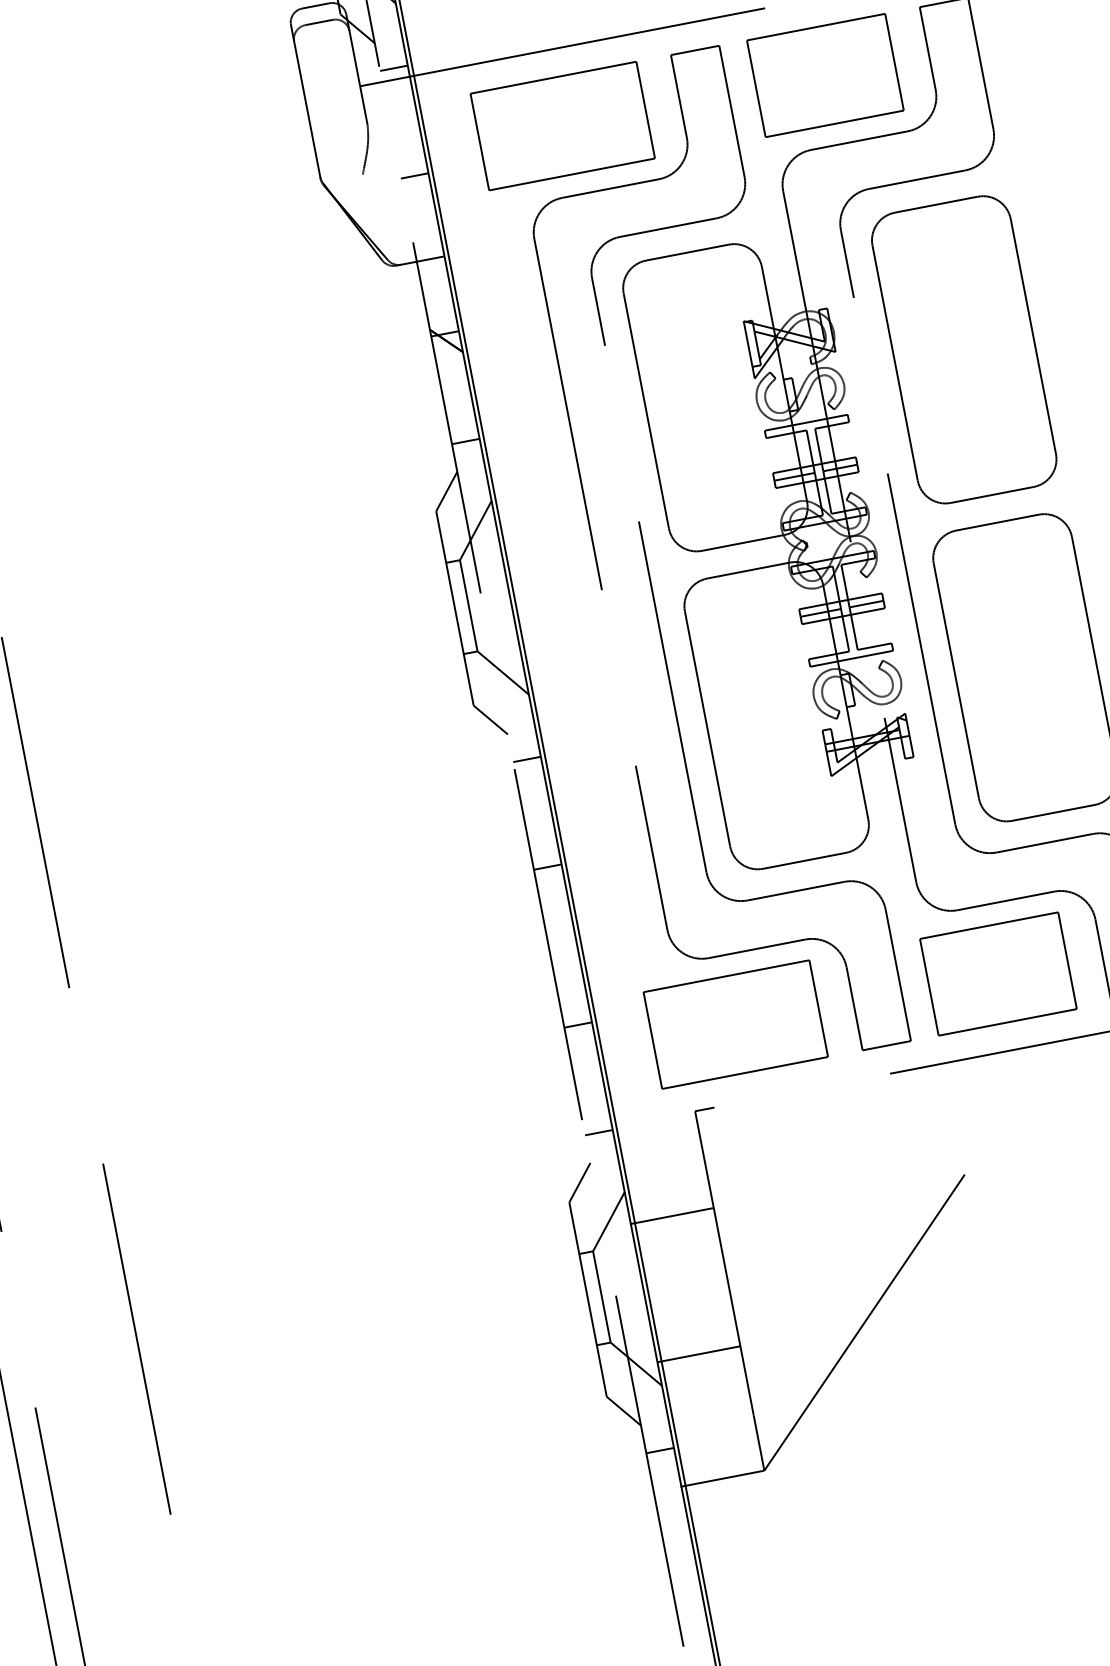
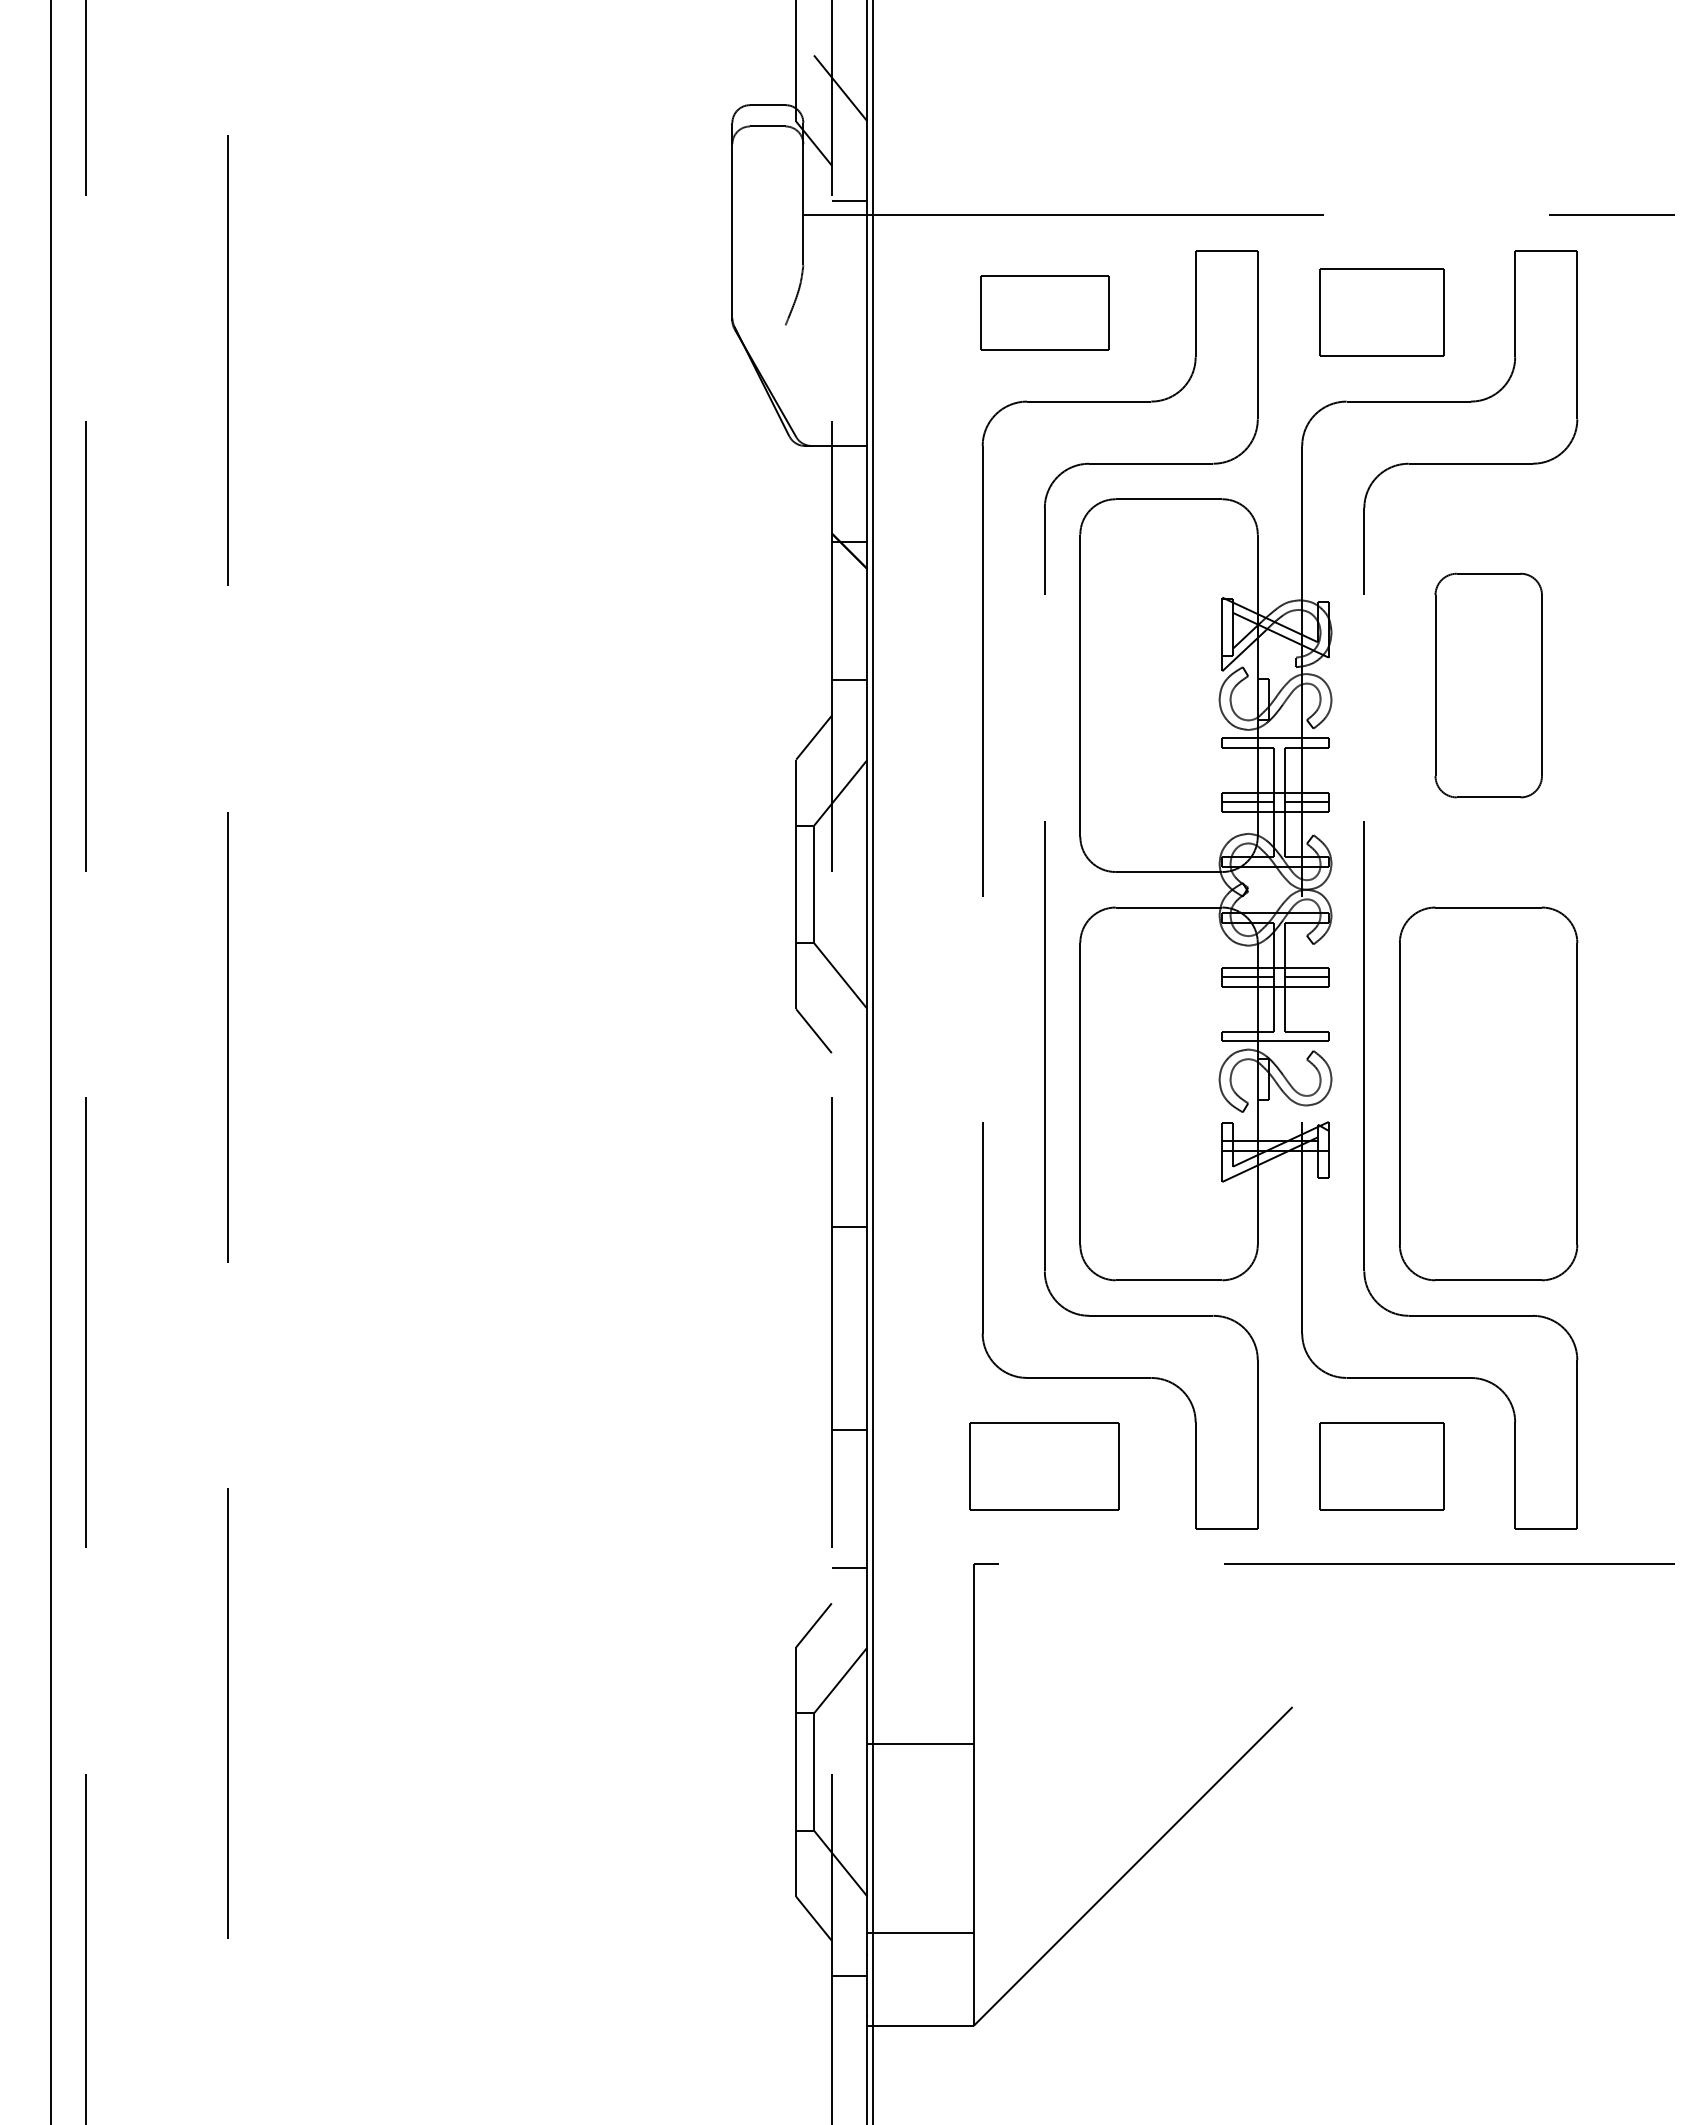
part: (824, 75) -> (1381, 312), size x0.7
part: (562, 125) -> (1044, 312), size x0.6
line: (414, 176) -> (849, 339), removed
part: (964, 349) -> (1488, 685), size x0.6
line: (527, 759) -> (849, 1088), removed
part: (997, 973) -> (1381, 1466), size x0.7
part: (735, 1024) -> (1044, 1466), size x0.7
line: (672, 1215) -> (920, 1743), moved
line: (698, 1354) -> (920, 1933), moved

